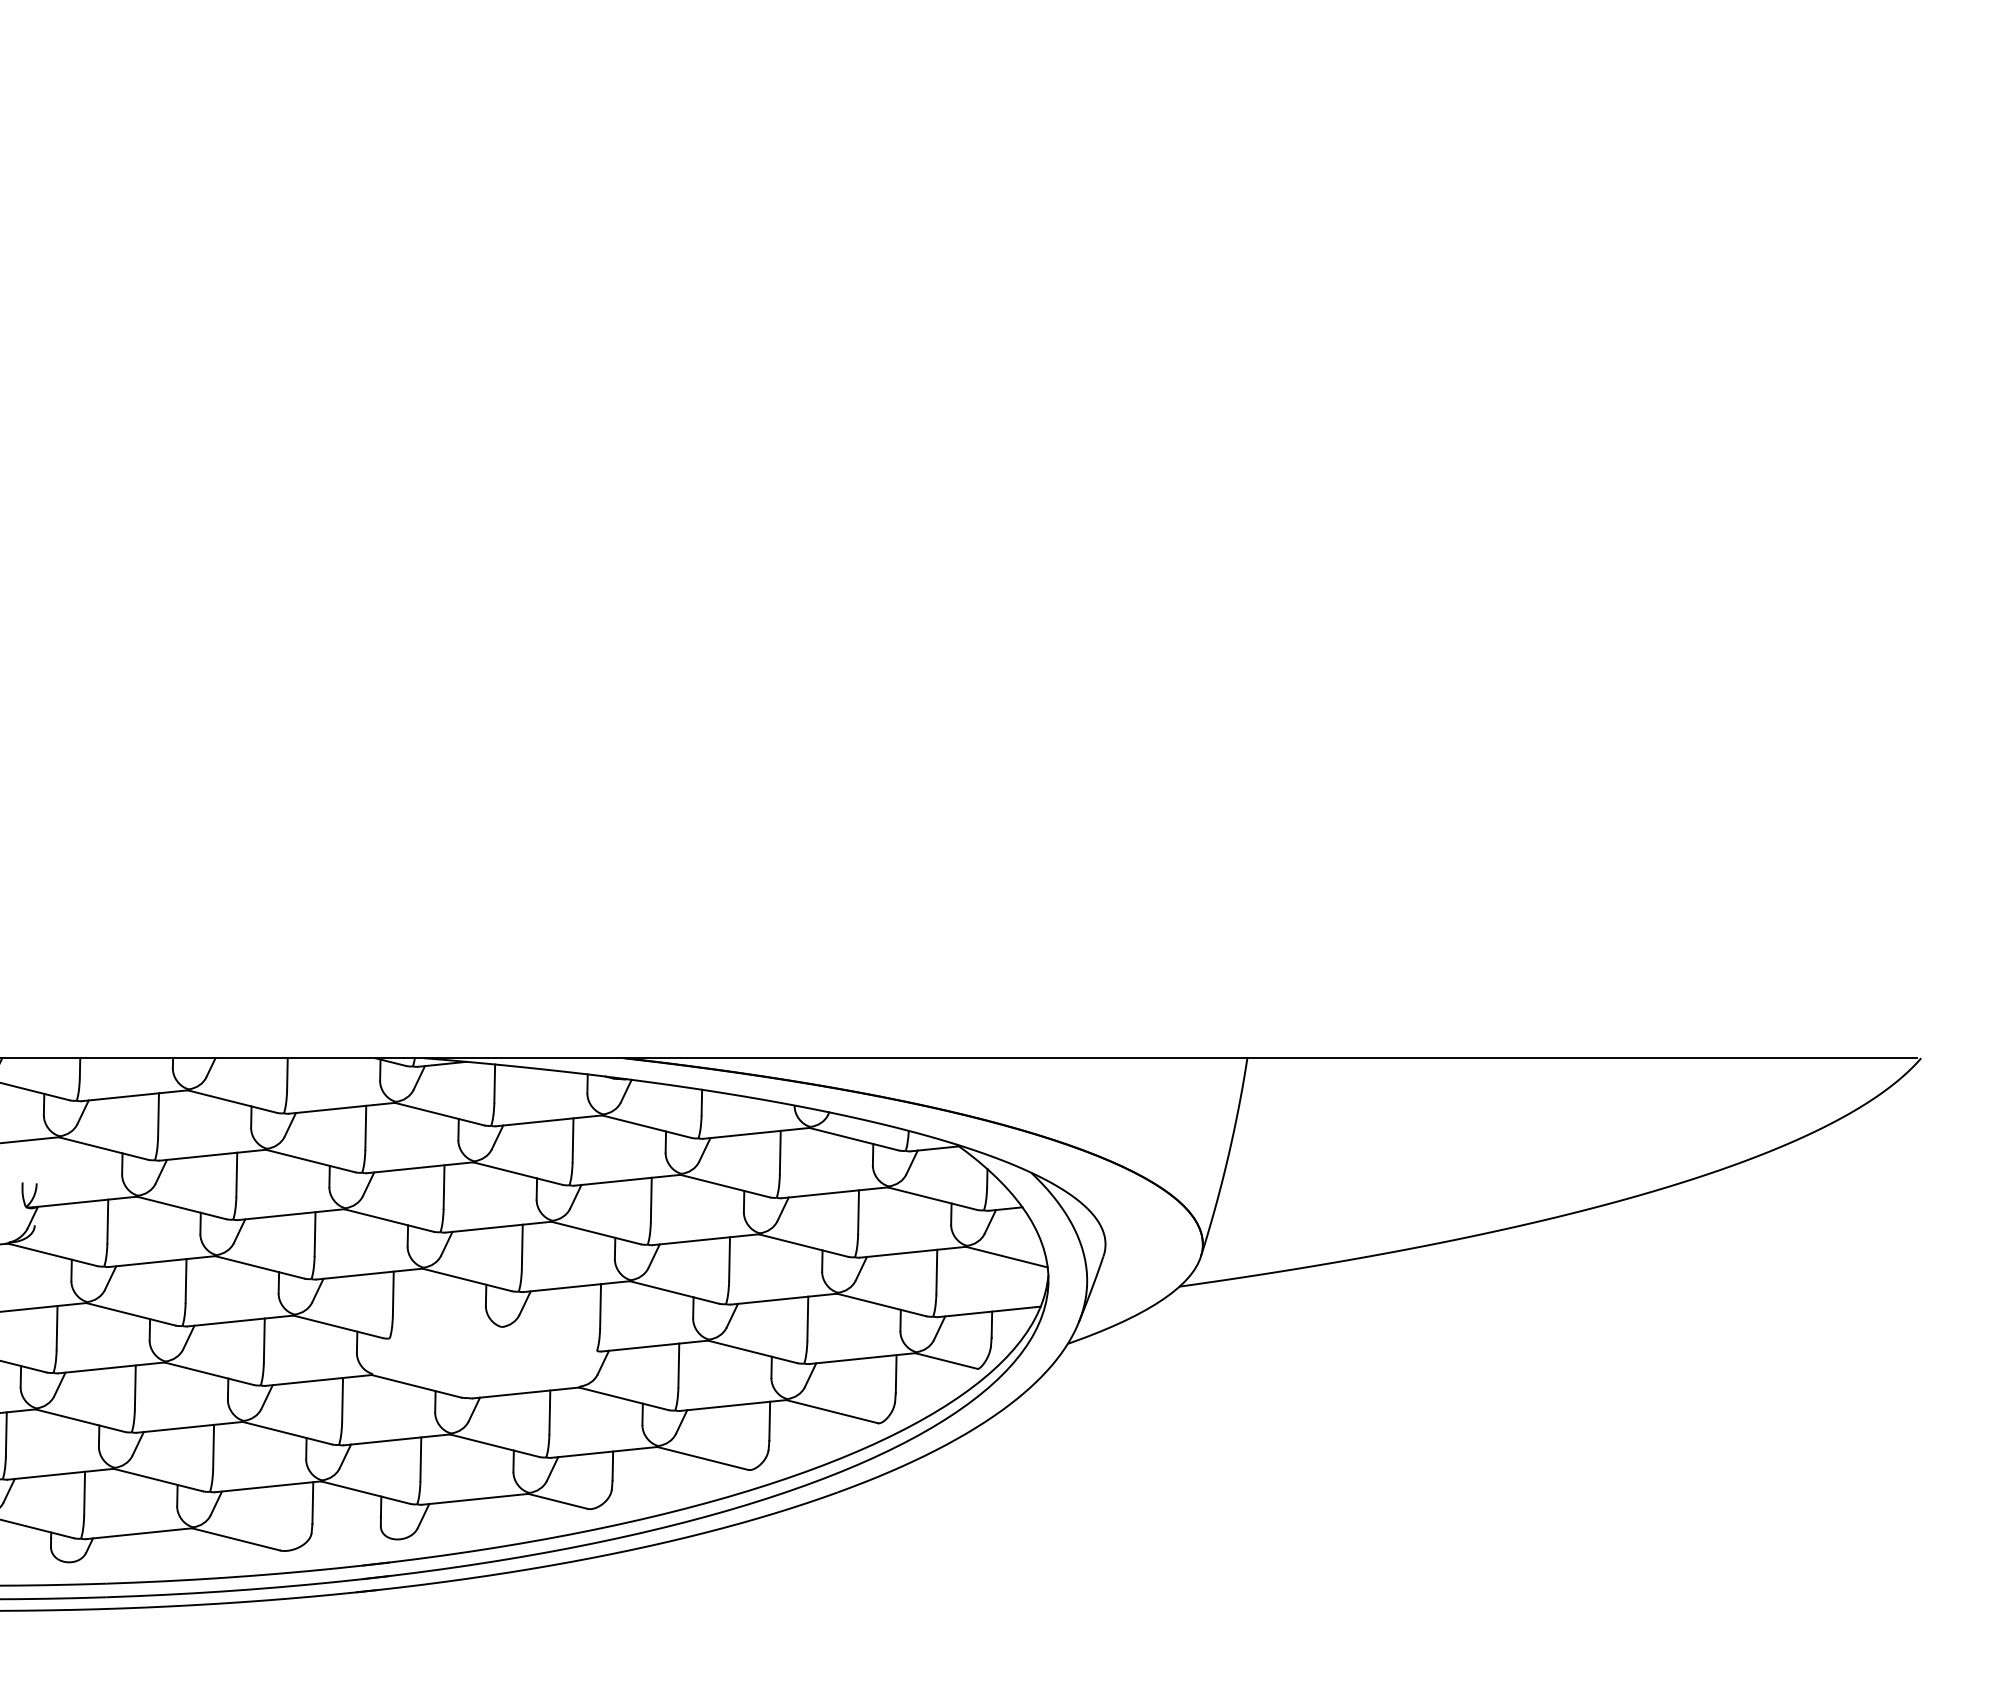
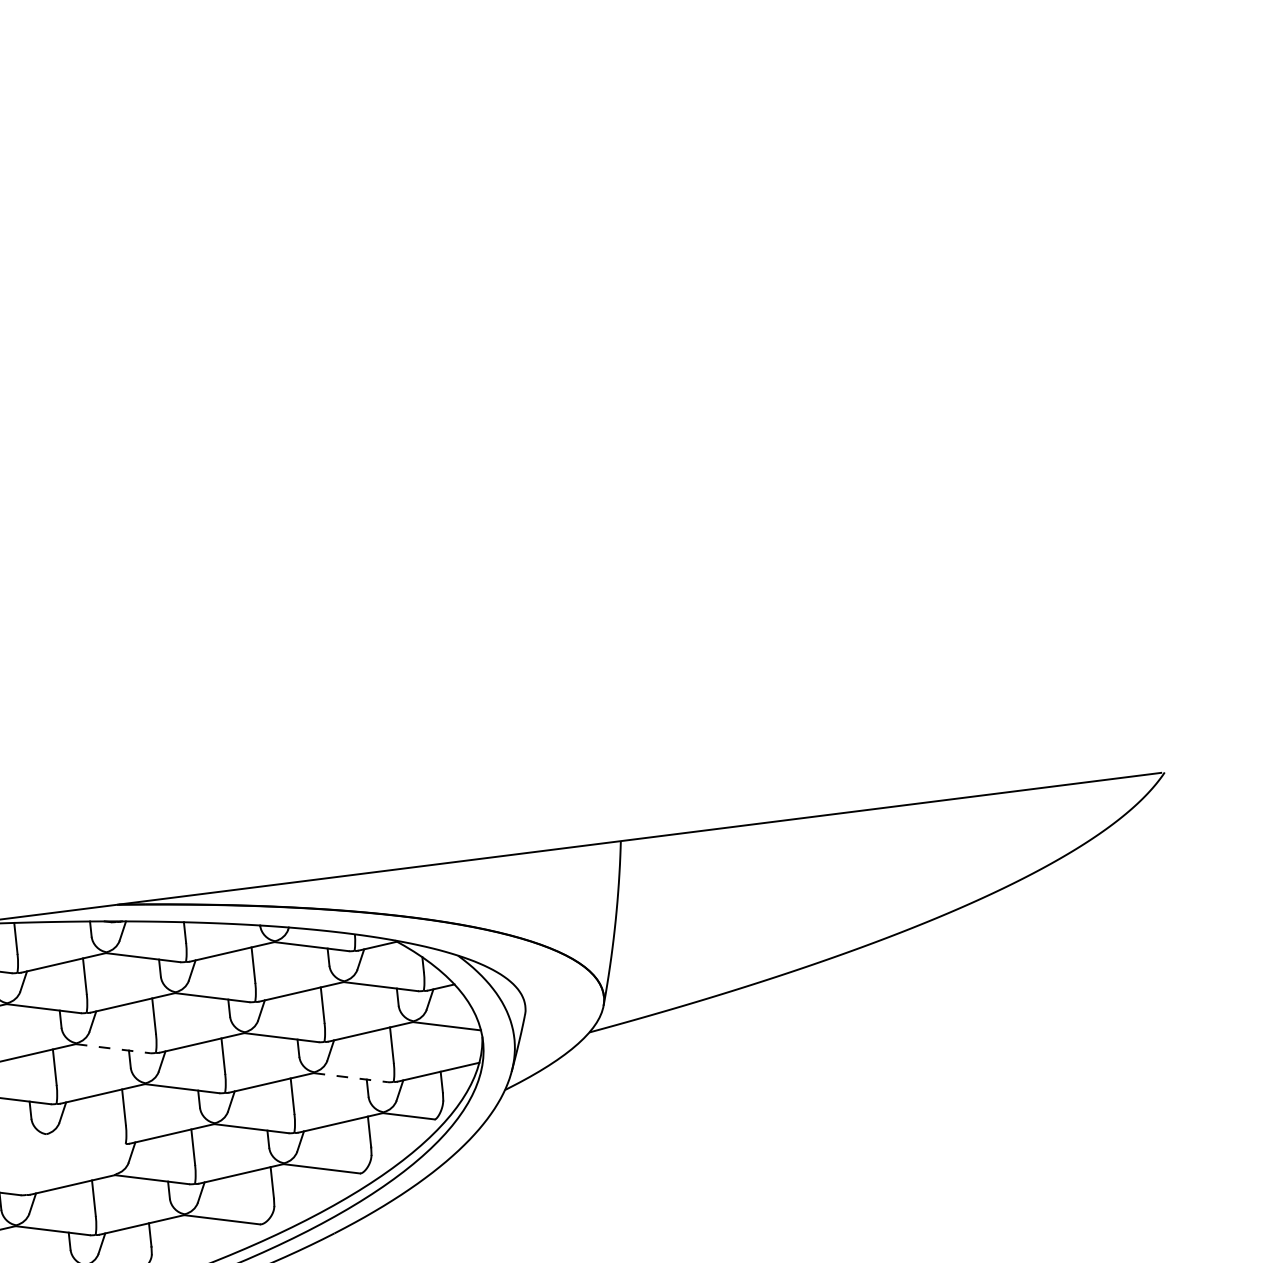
line: (596, 1233) -> (113, 1049), solid -> dashed
line: (881, 1304) -> (350, 1077), solid -> dashed

